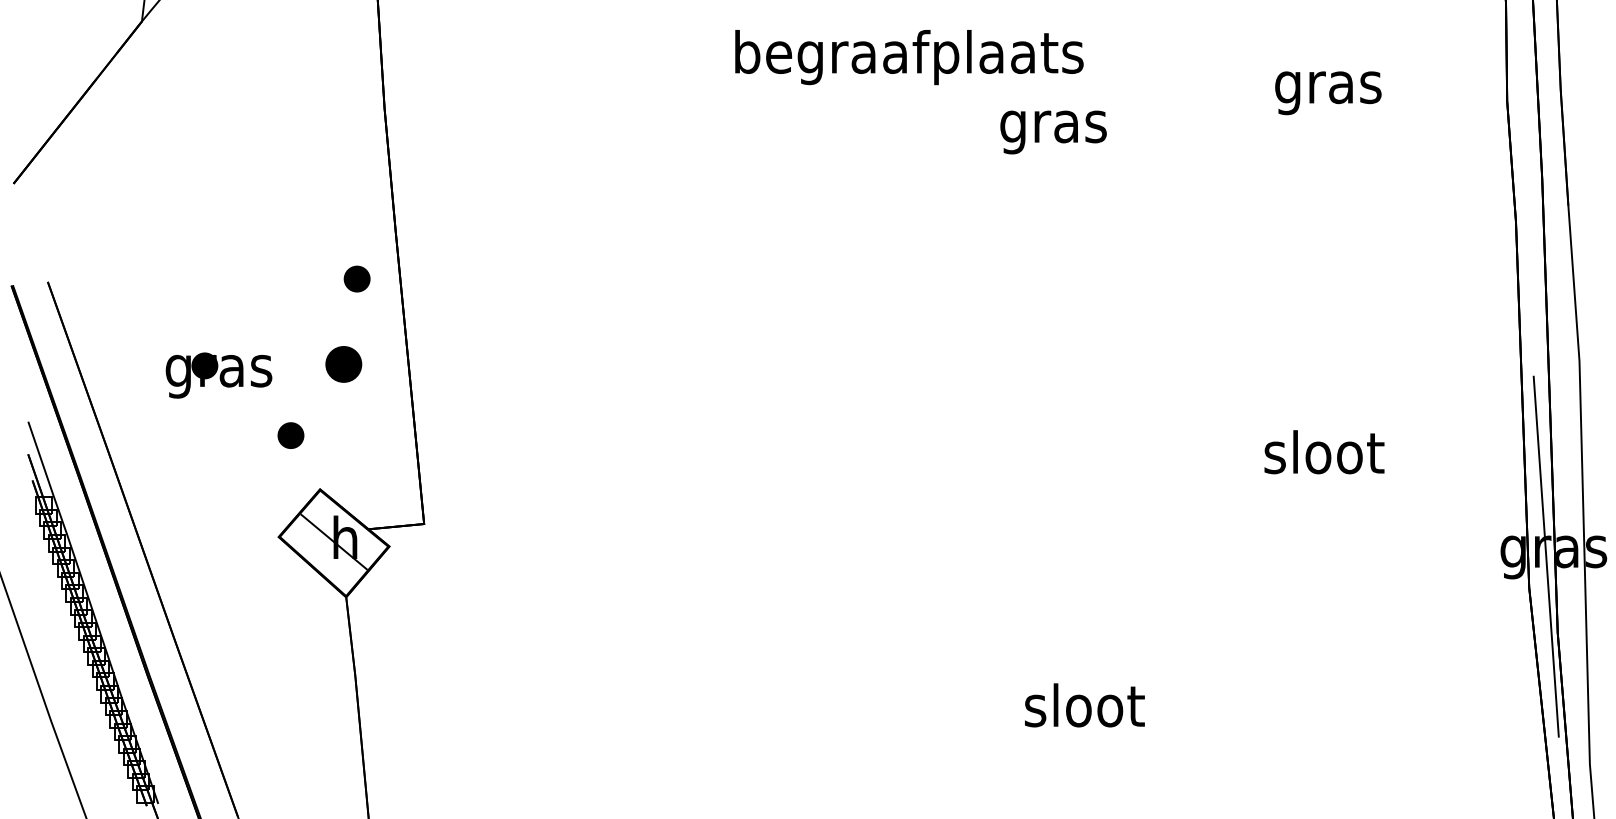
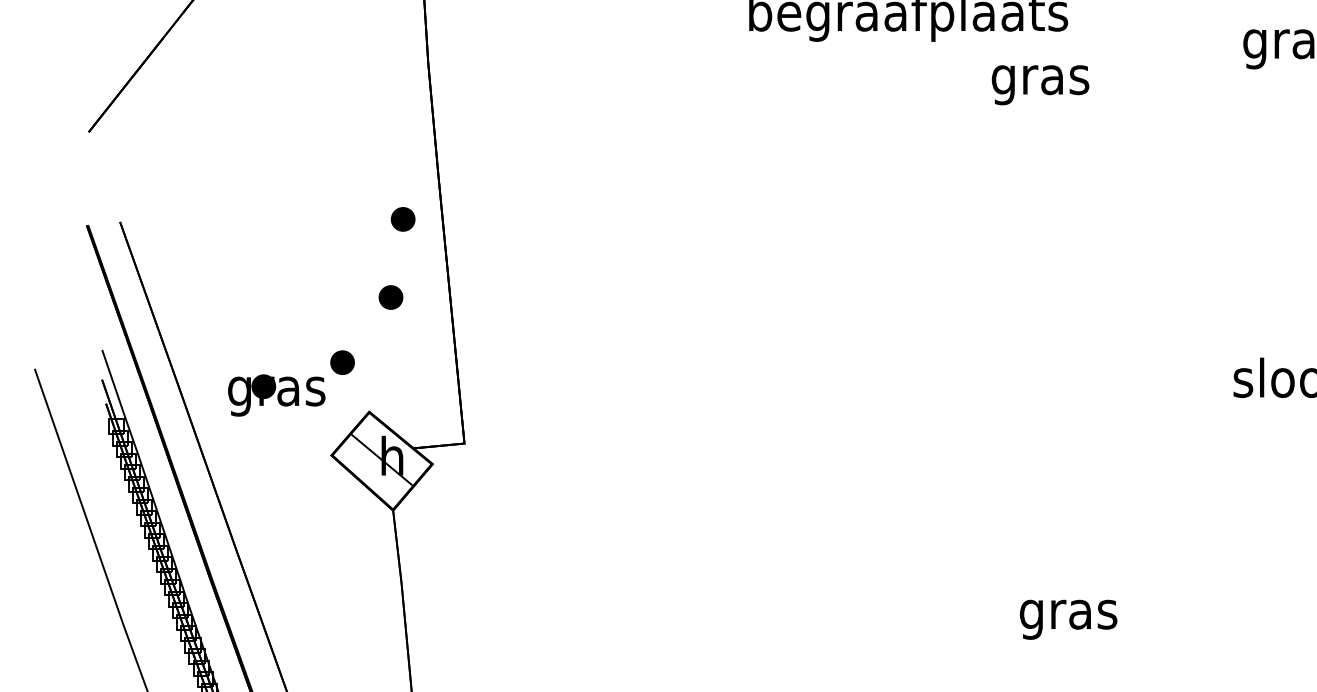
part: (343, 364) -> (390, 297), size x0.71
part: (218, 375) -> (276, 395), moved
text: (1084, 710) -> (1068, 614), sloot -> gras

